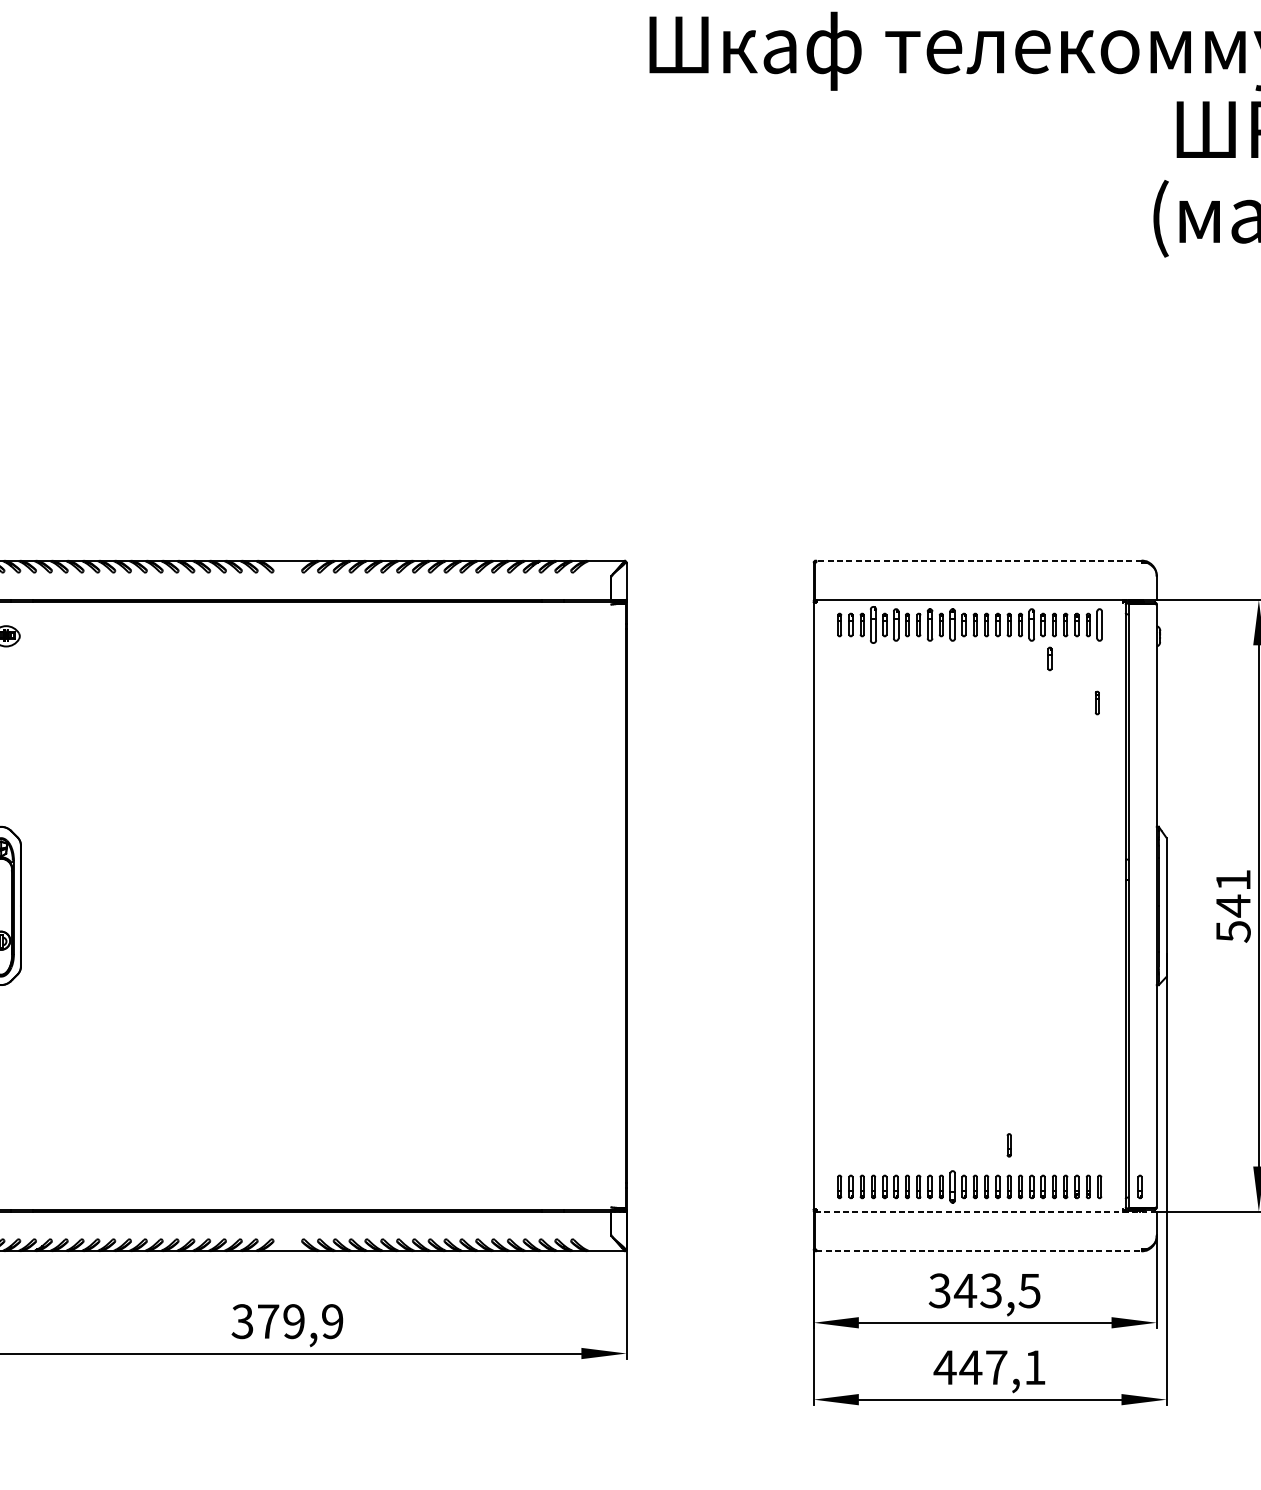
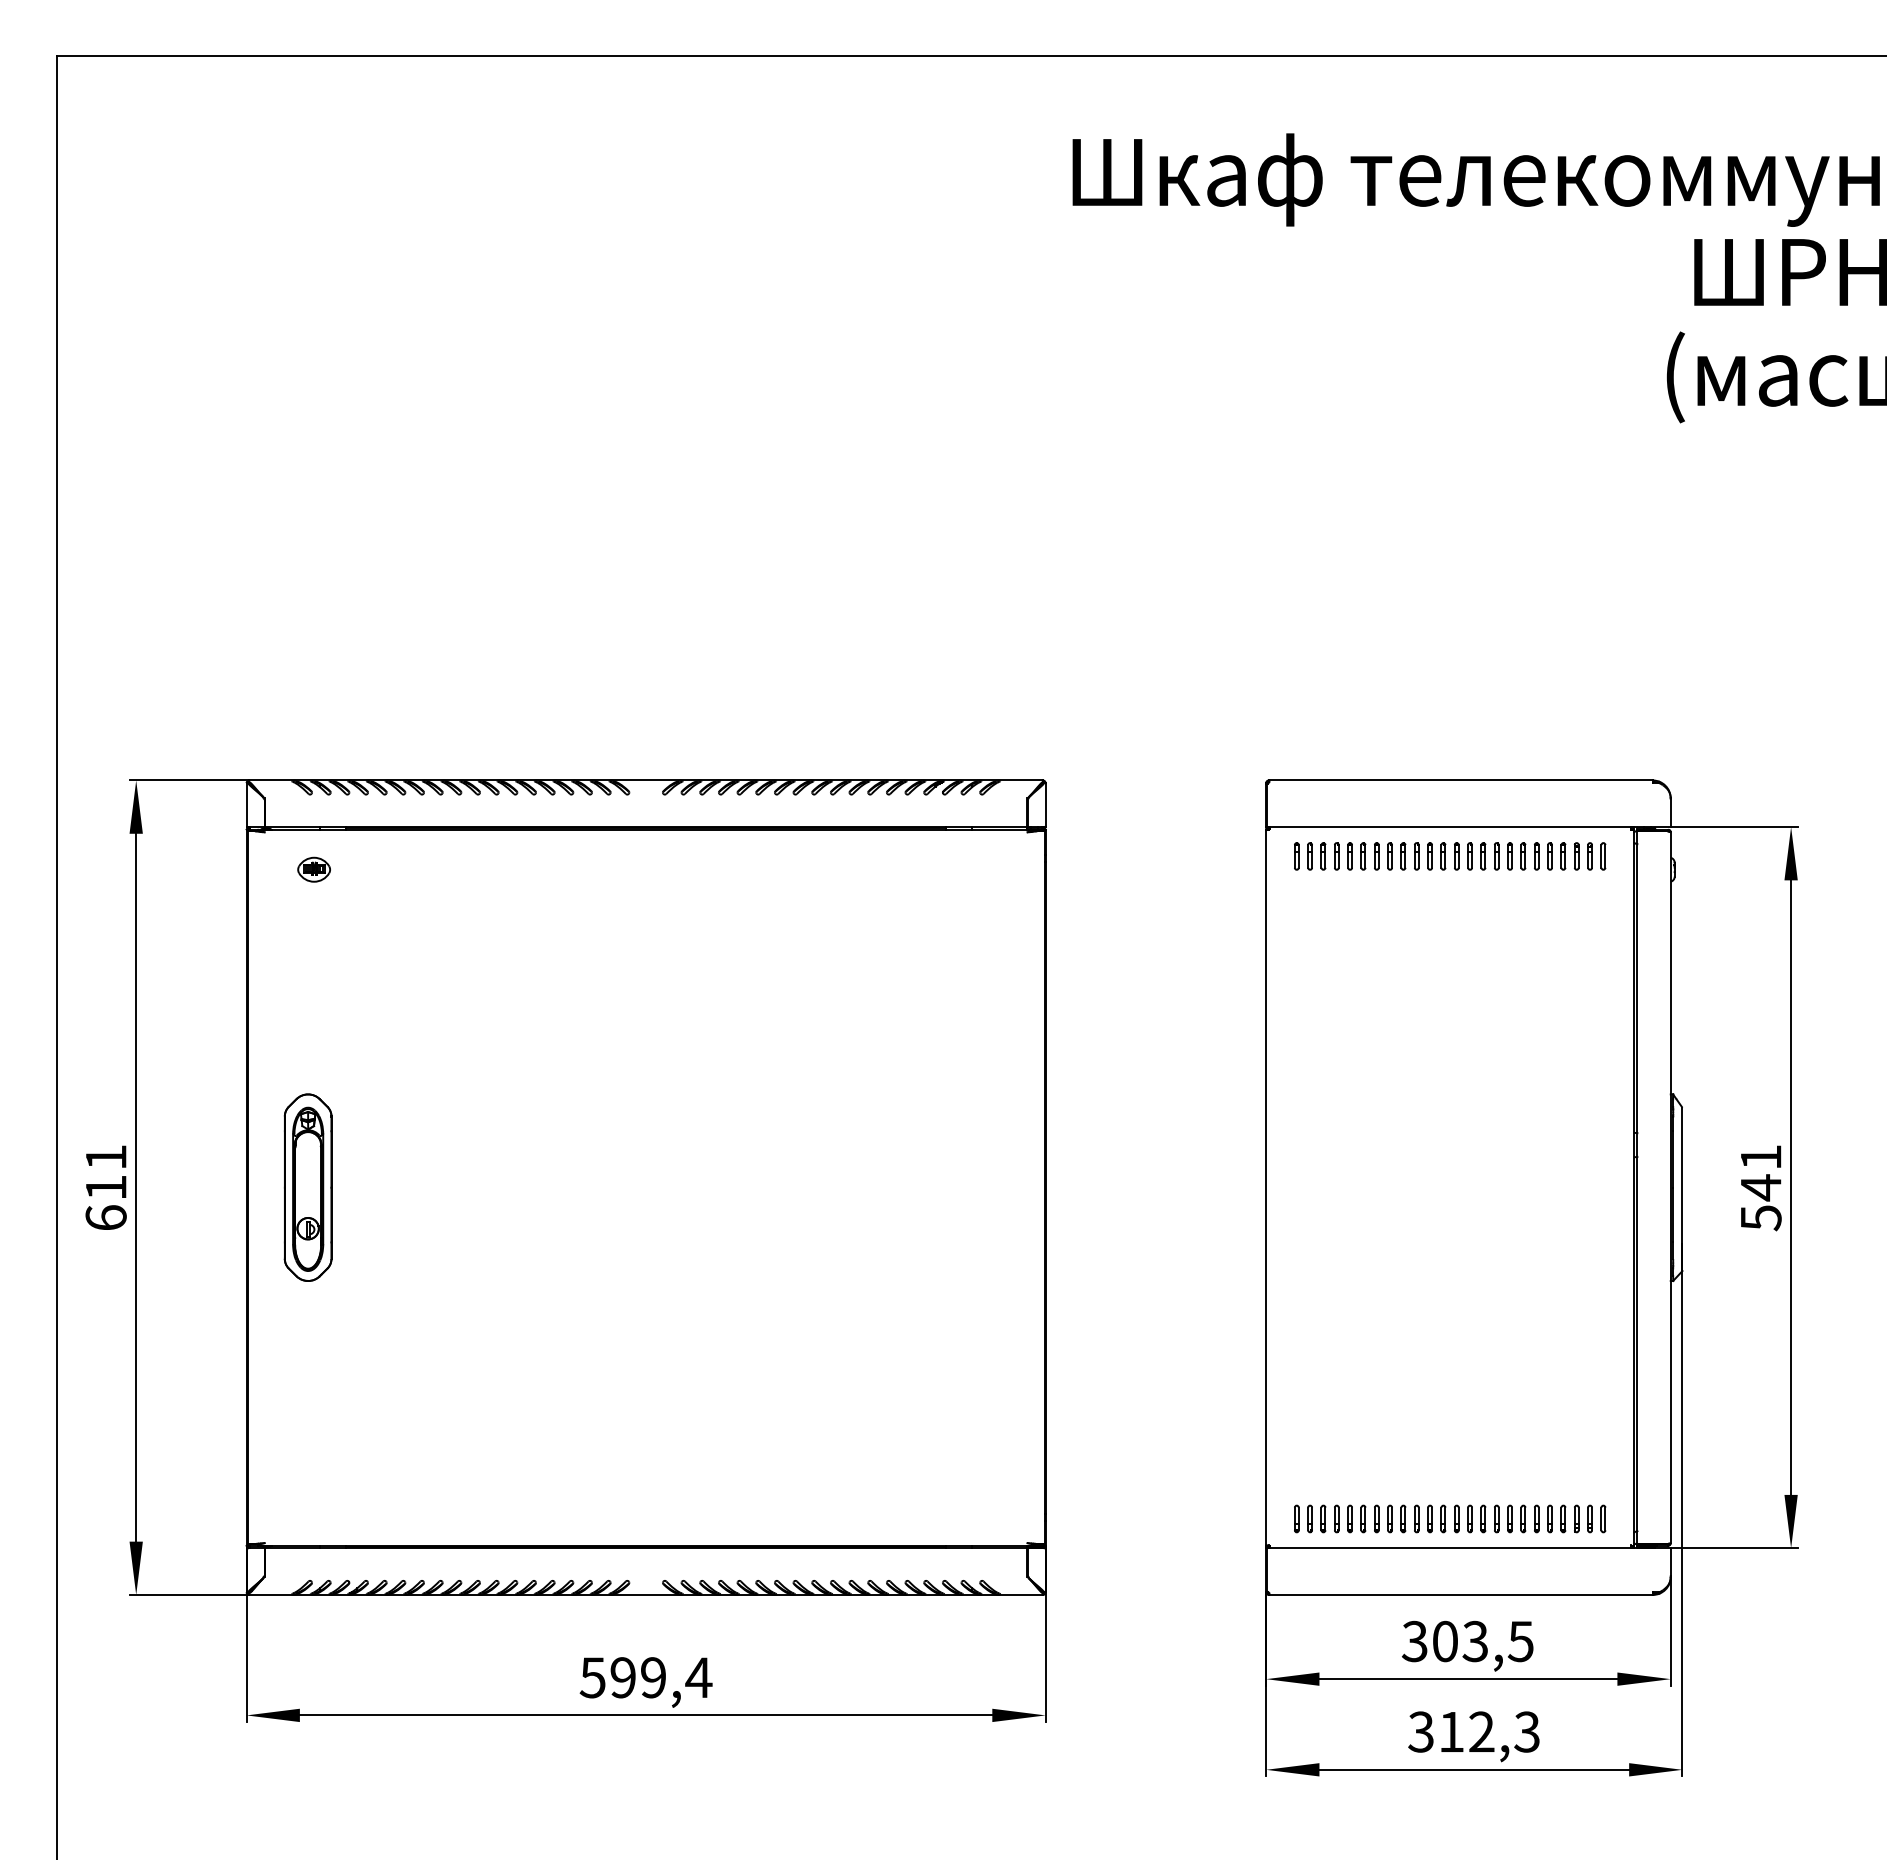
line: (979, 560) -> (1461, 780), dashed -> solid
part: (873, 625) -> (1336, 856), size x0.62
part: (896, 625) -> (1363, 856), size x0.71
part: (930, 625) -> (1403, 856), size x0.71
part: (952, 625) -> (1429, 856), size x0.71
part: (1031, 625) -> (1523, 856), size x0.71
part: (1099, 625) -> (1603, 856), size x0.71
part: (1049, 659) -> (1544, 896), removed
part: (1097, 703) -> (1600, 948), removed
part: (1009, 1144) -> (1496, 1469), removed
part: (952, 1186) -> (1429, 1518), size x0.71
part: (1139, 1186) -> (1650, 1518), removed
line: (984, 1211) -> (1467, 1548), dashed -> solid
line: (979, 1250) -> (1461, 1594), dashed -> solid
text: (964, 1290) -> (1444, 1641), 343,5 -> 303,5
text: (287, 1321) -> (645, 1677), 379,9 -> 599,4
text: (989, 1367) -> (1473, 1731), 447,1 -> 312,3

